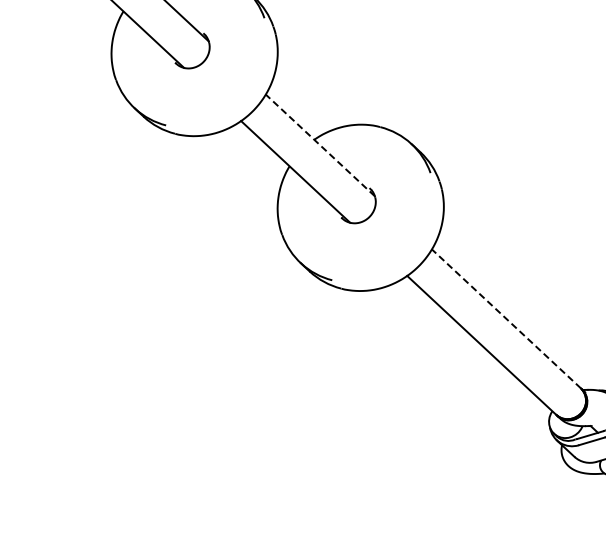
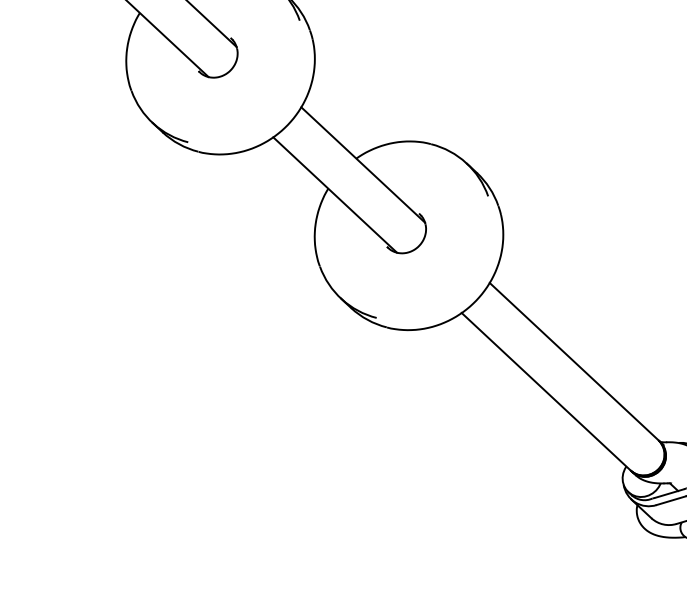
line: (320, 145) -> (363, 165), dashed -> solid
line: (506, 318) -> (574, 361), dashed -> solid

